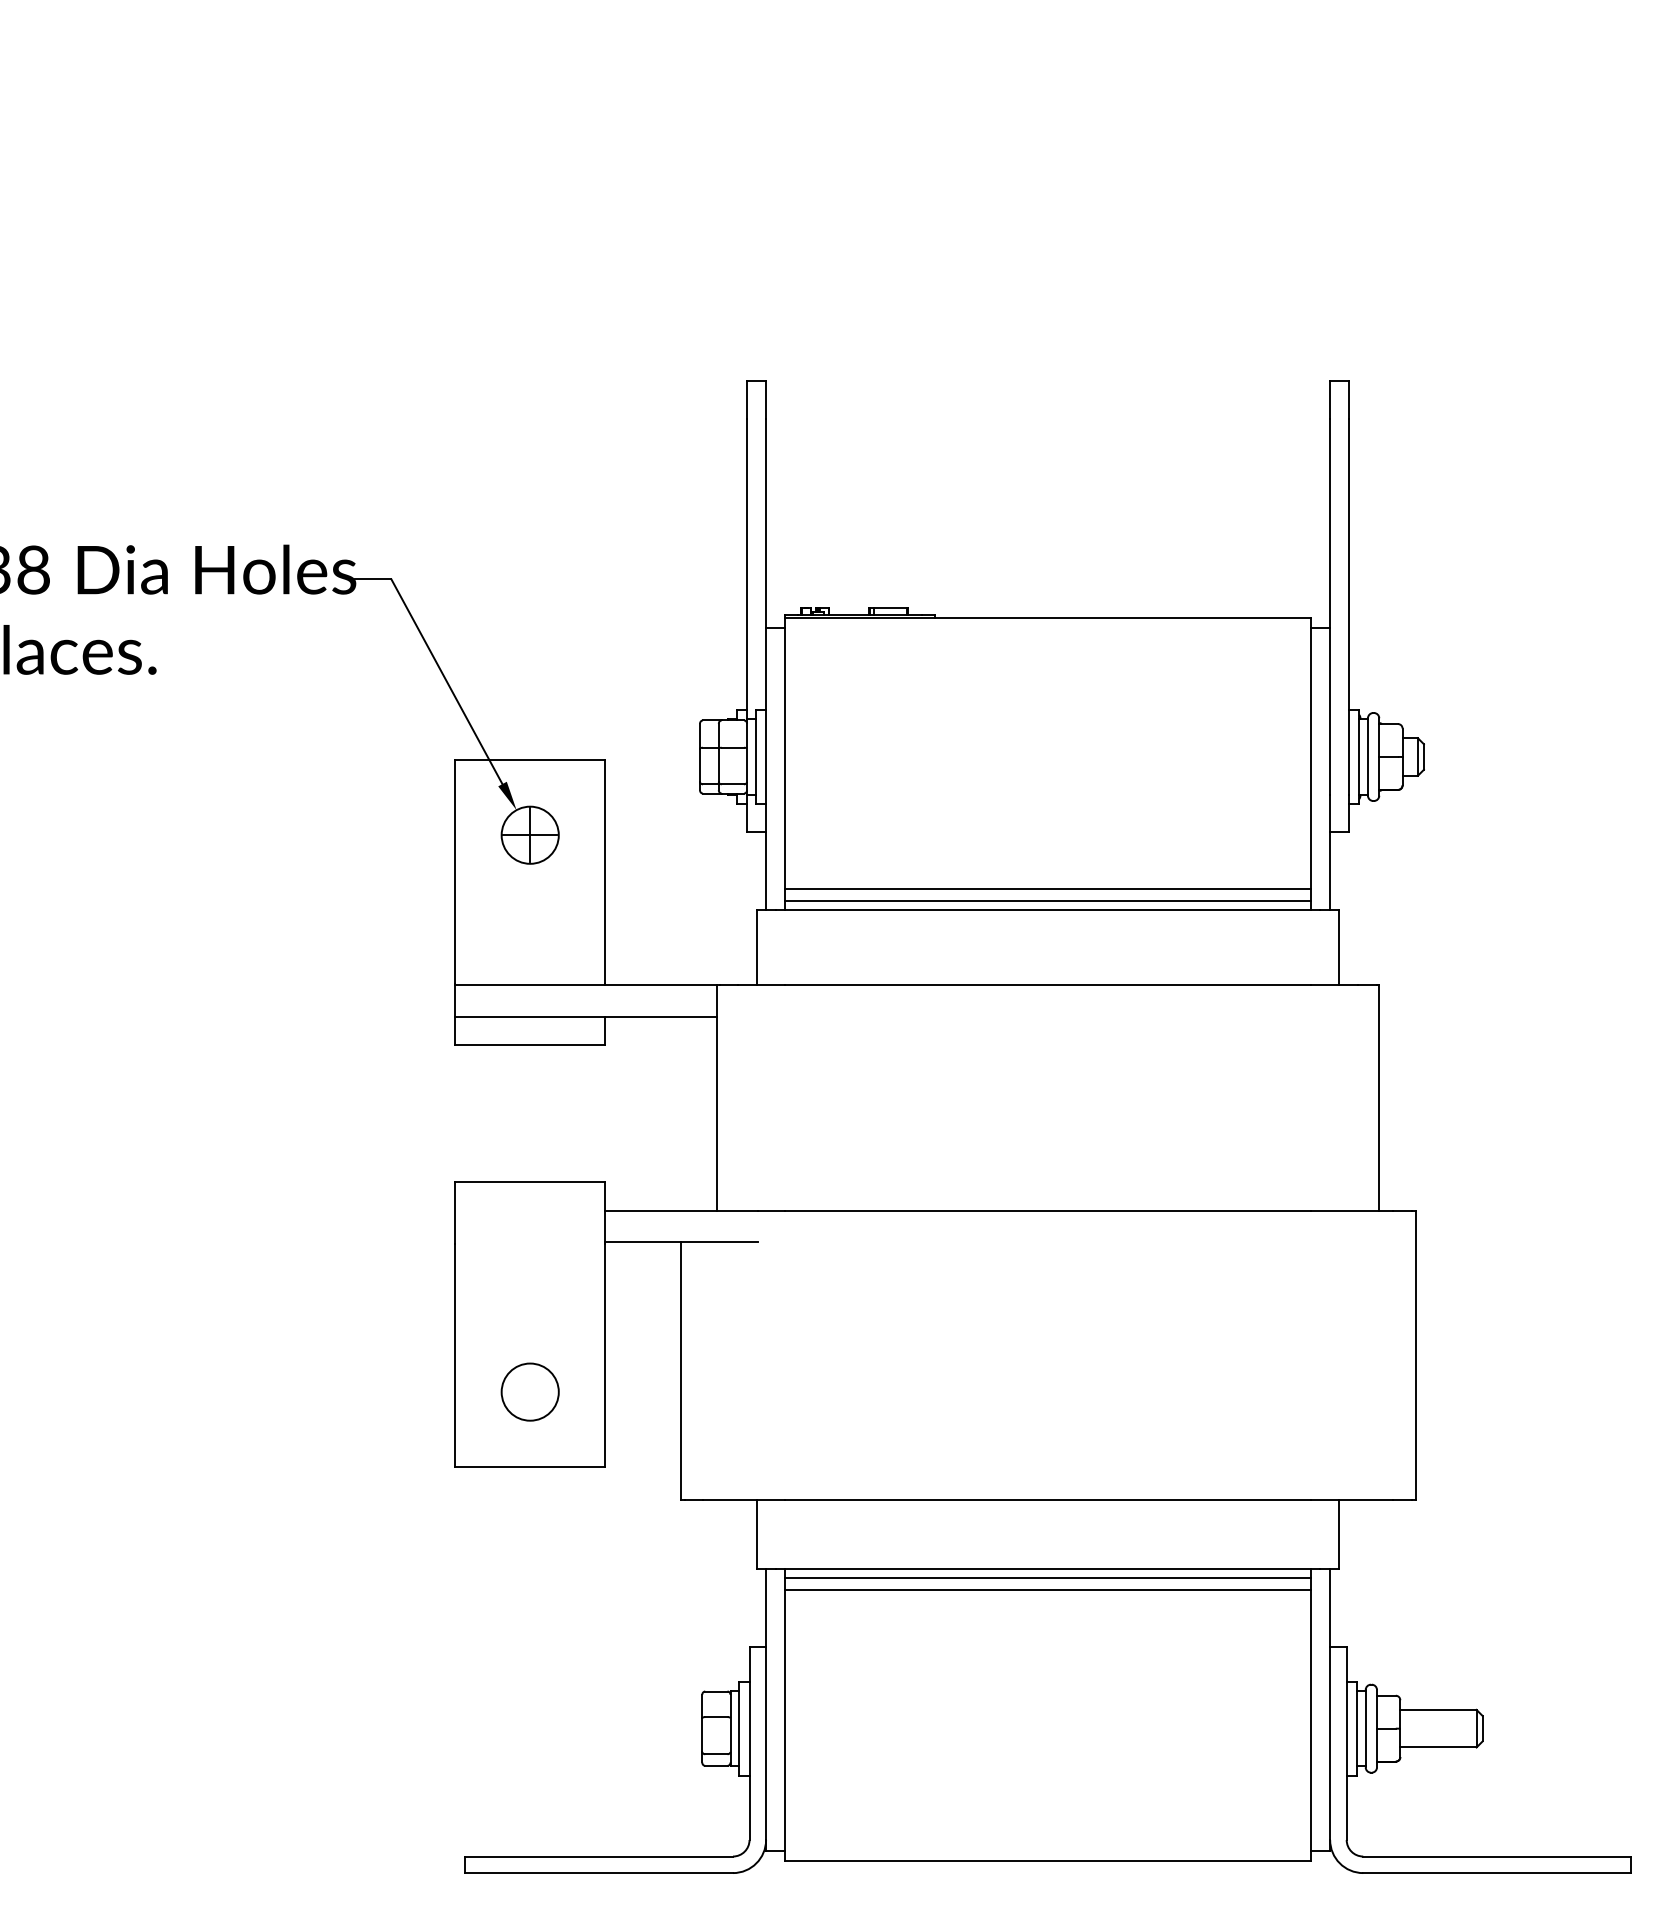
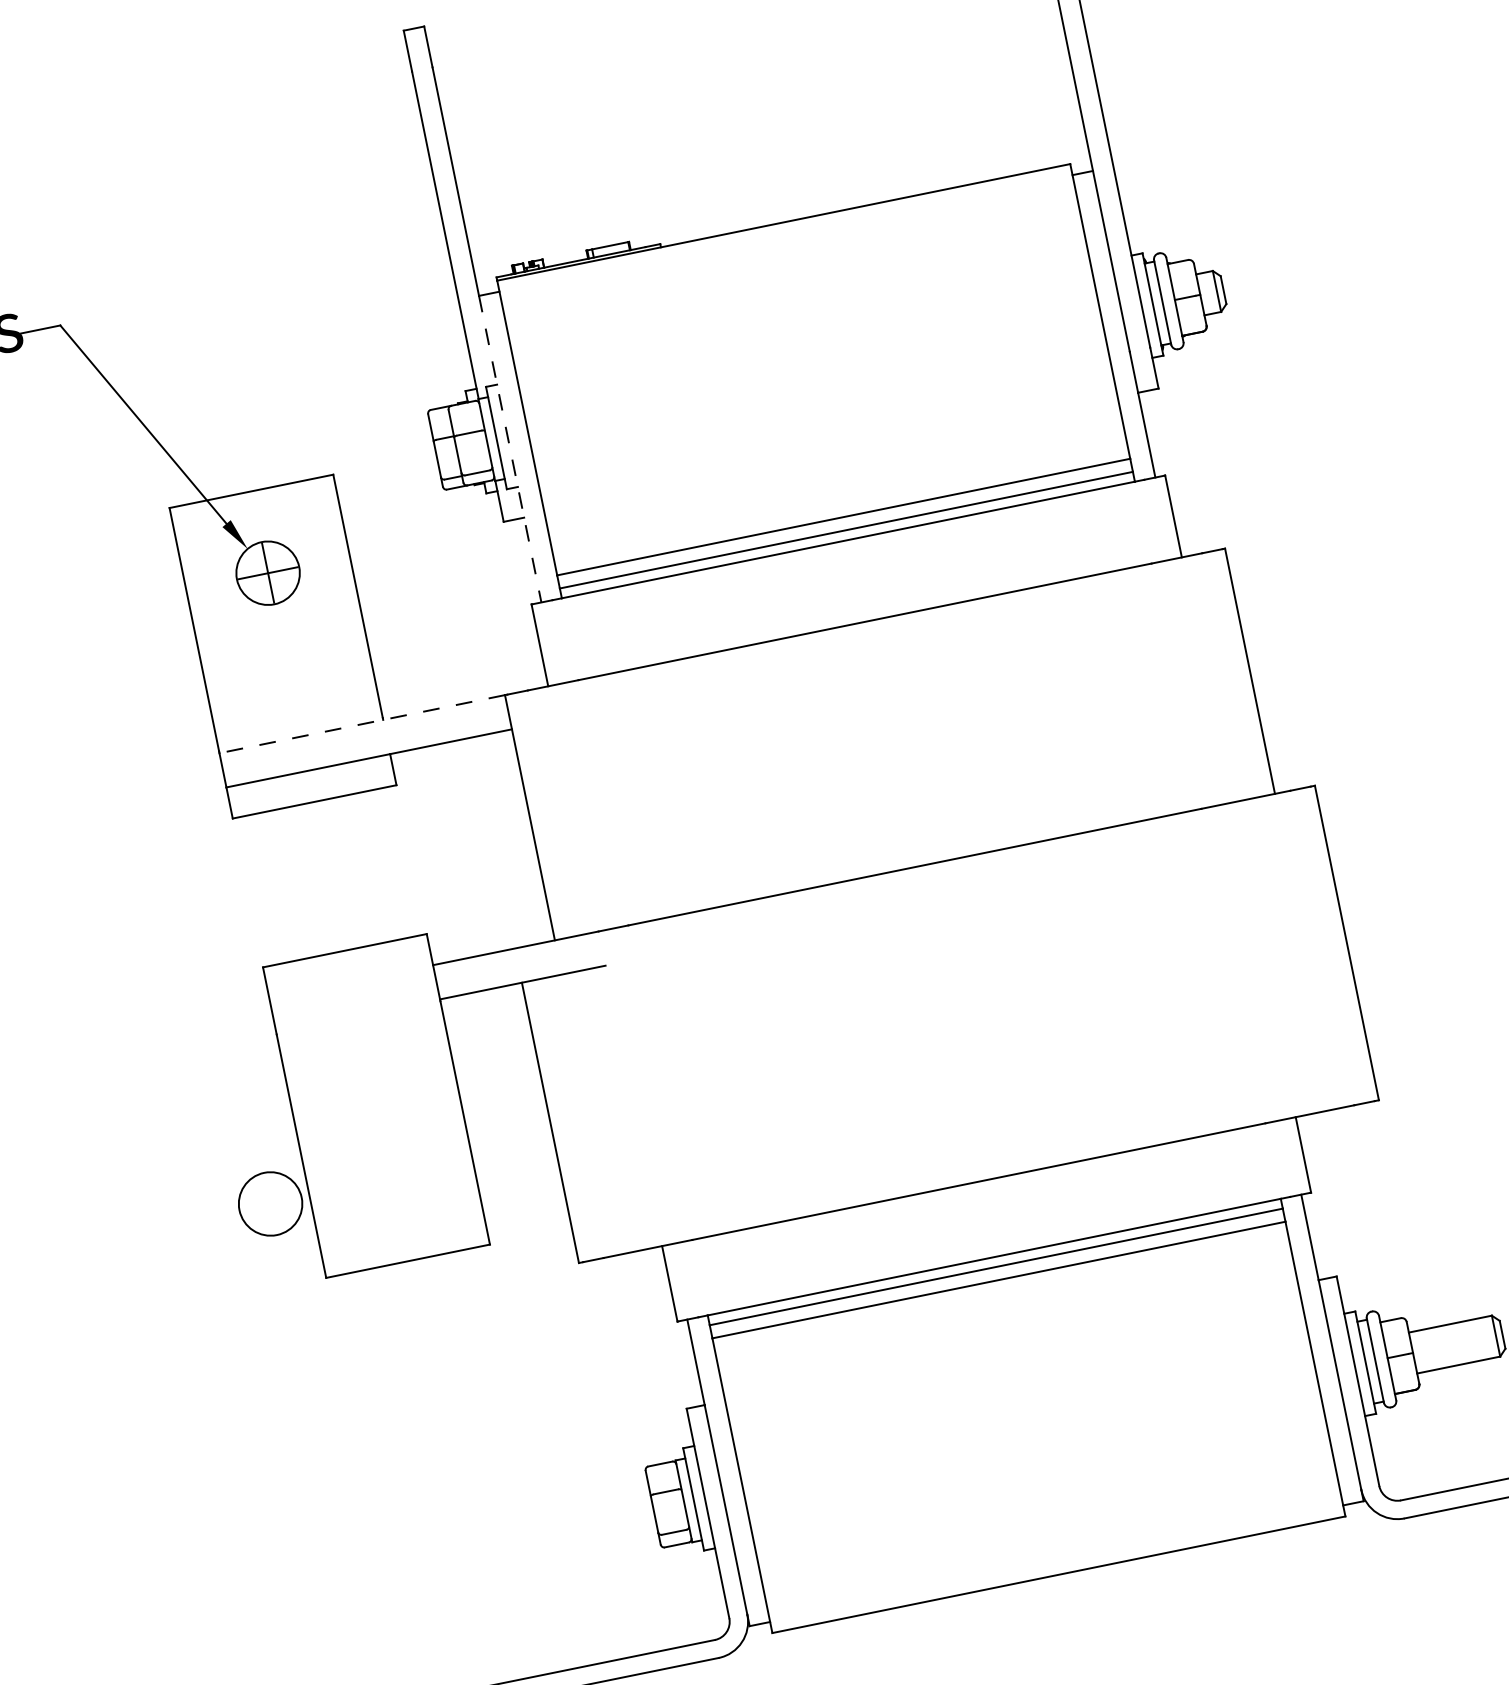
line: (766, 769) -> (510, 449), solid -> dashed
line: (585, 985) -> (361, 724), solid -> dashed
circle: (529, 1391) -> (269, 1203), moved

